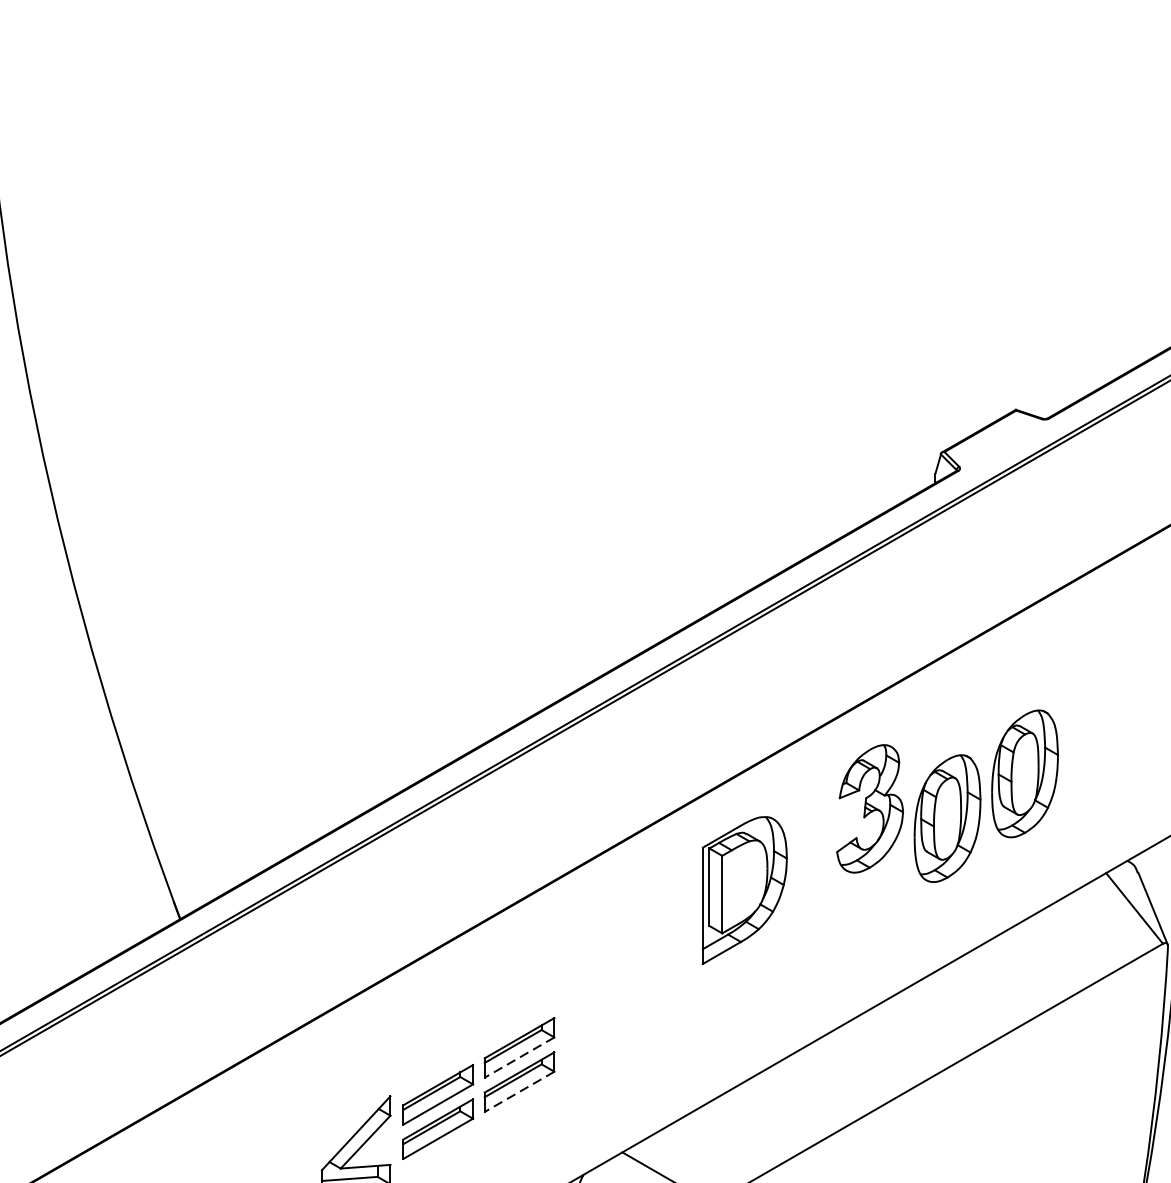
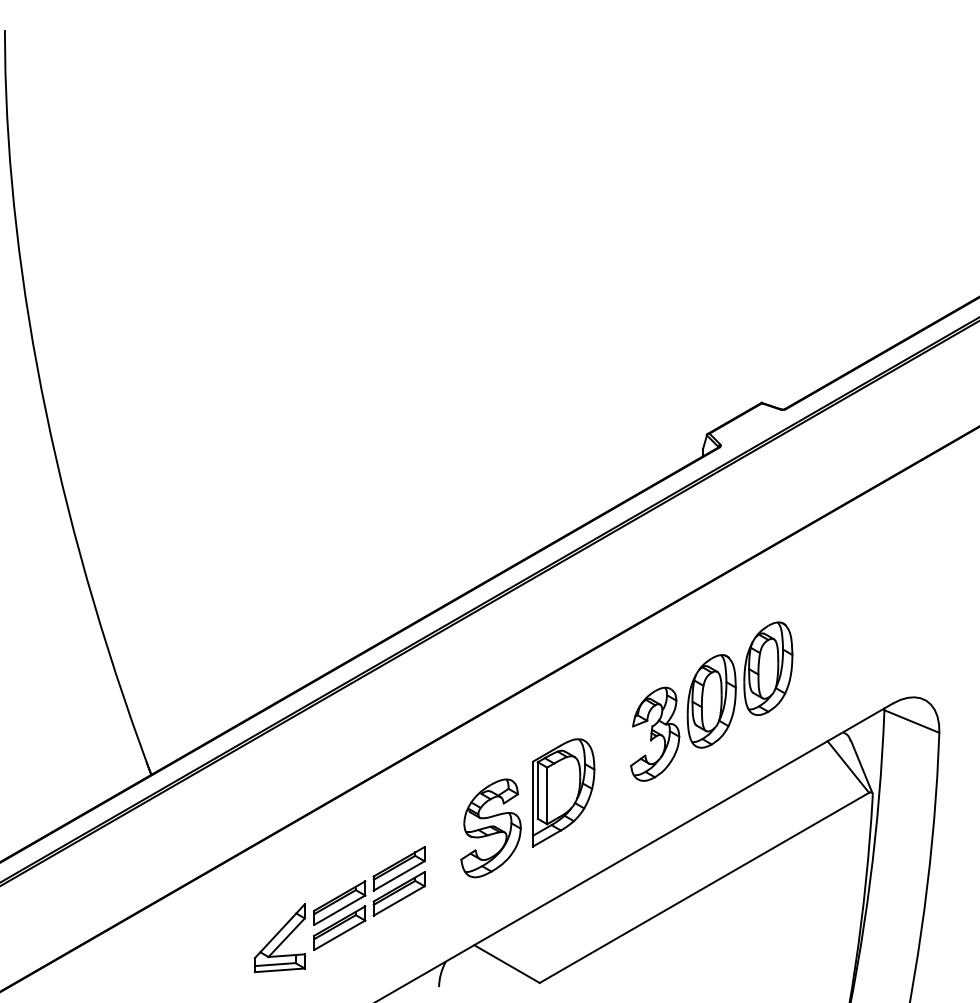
part: (870, 807) -> (655, 733), moved
part: (744, 889) -> (563, 792), moved
part: (644, 992) -> (490, 828), added
line: (518, 1058) -> (398, 876), dashed -> solid
line: (518, 1092) -> (398, 901), dashed -> solid

